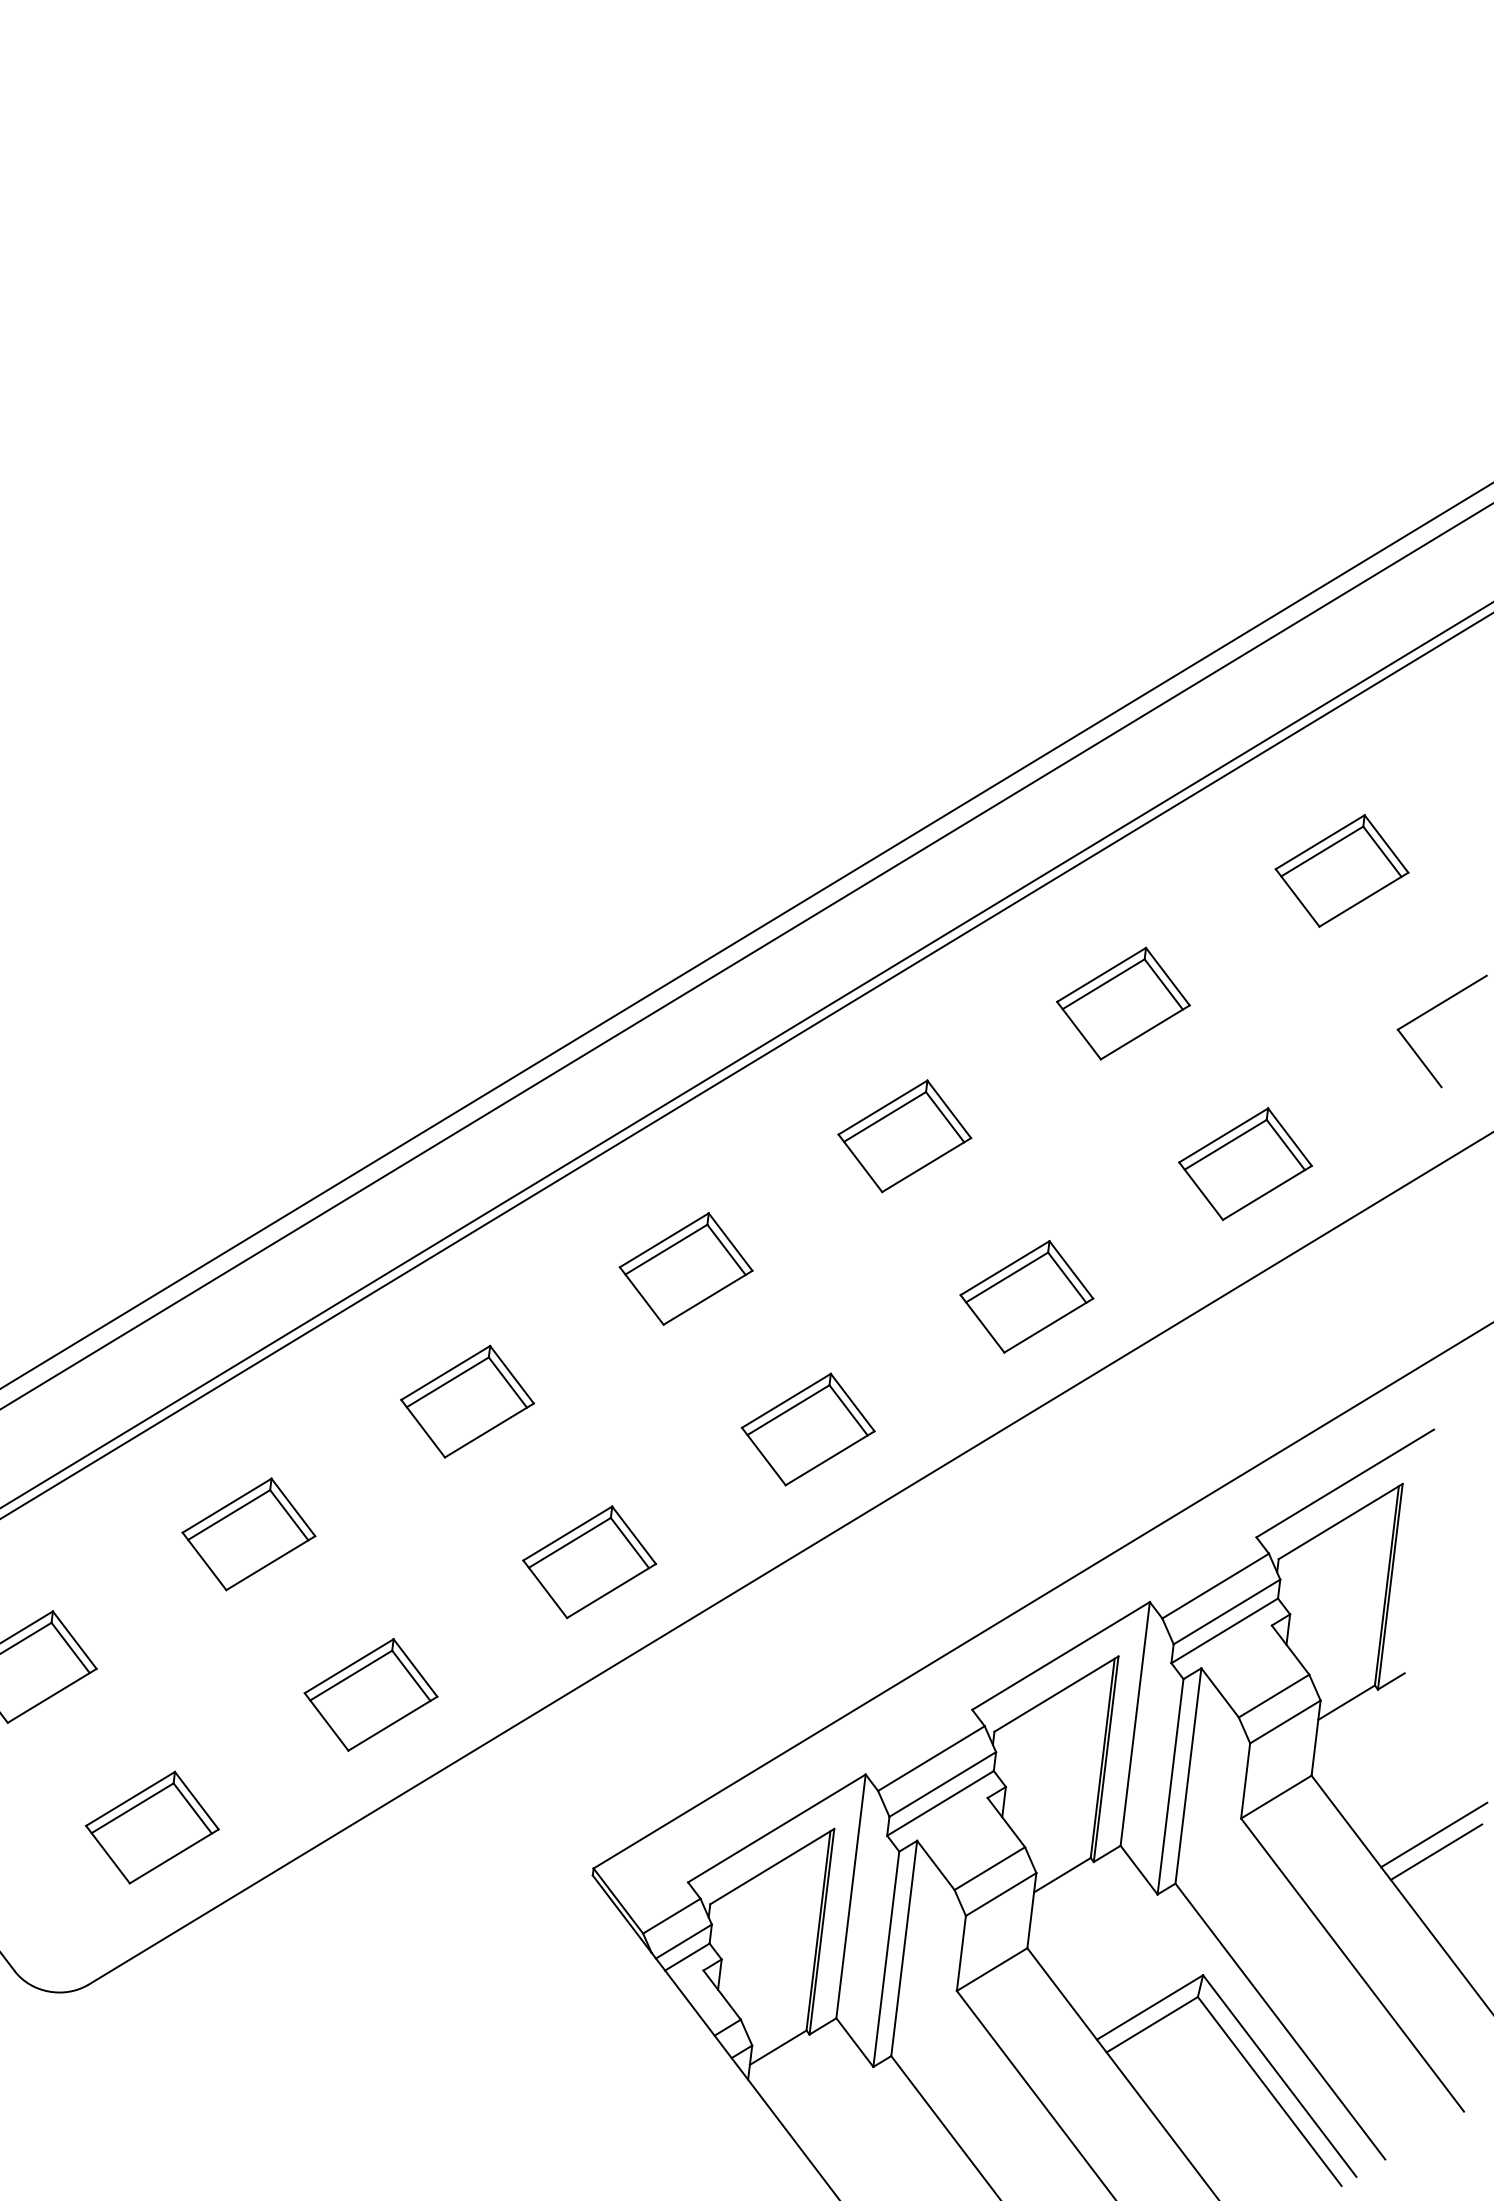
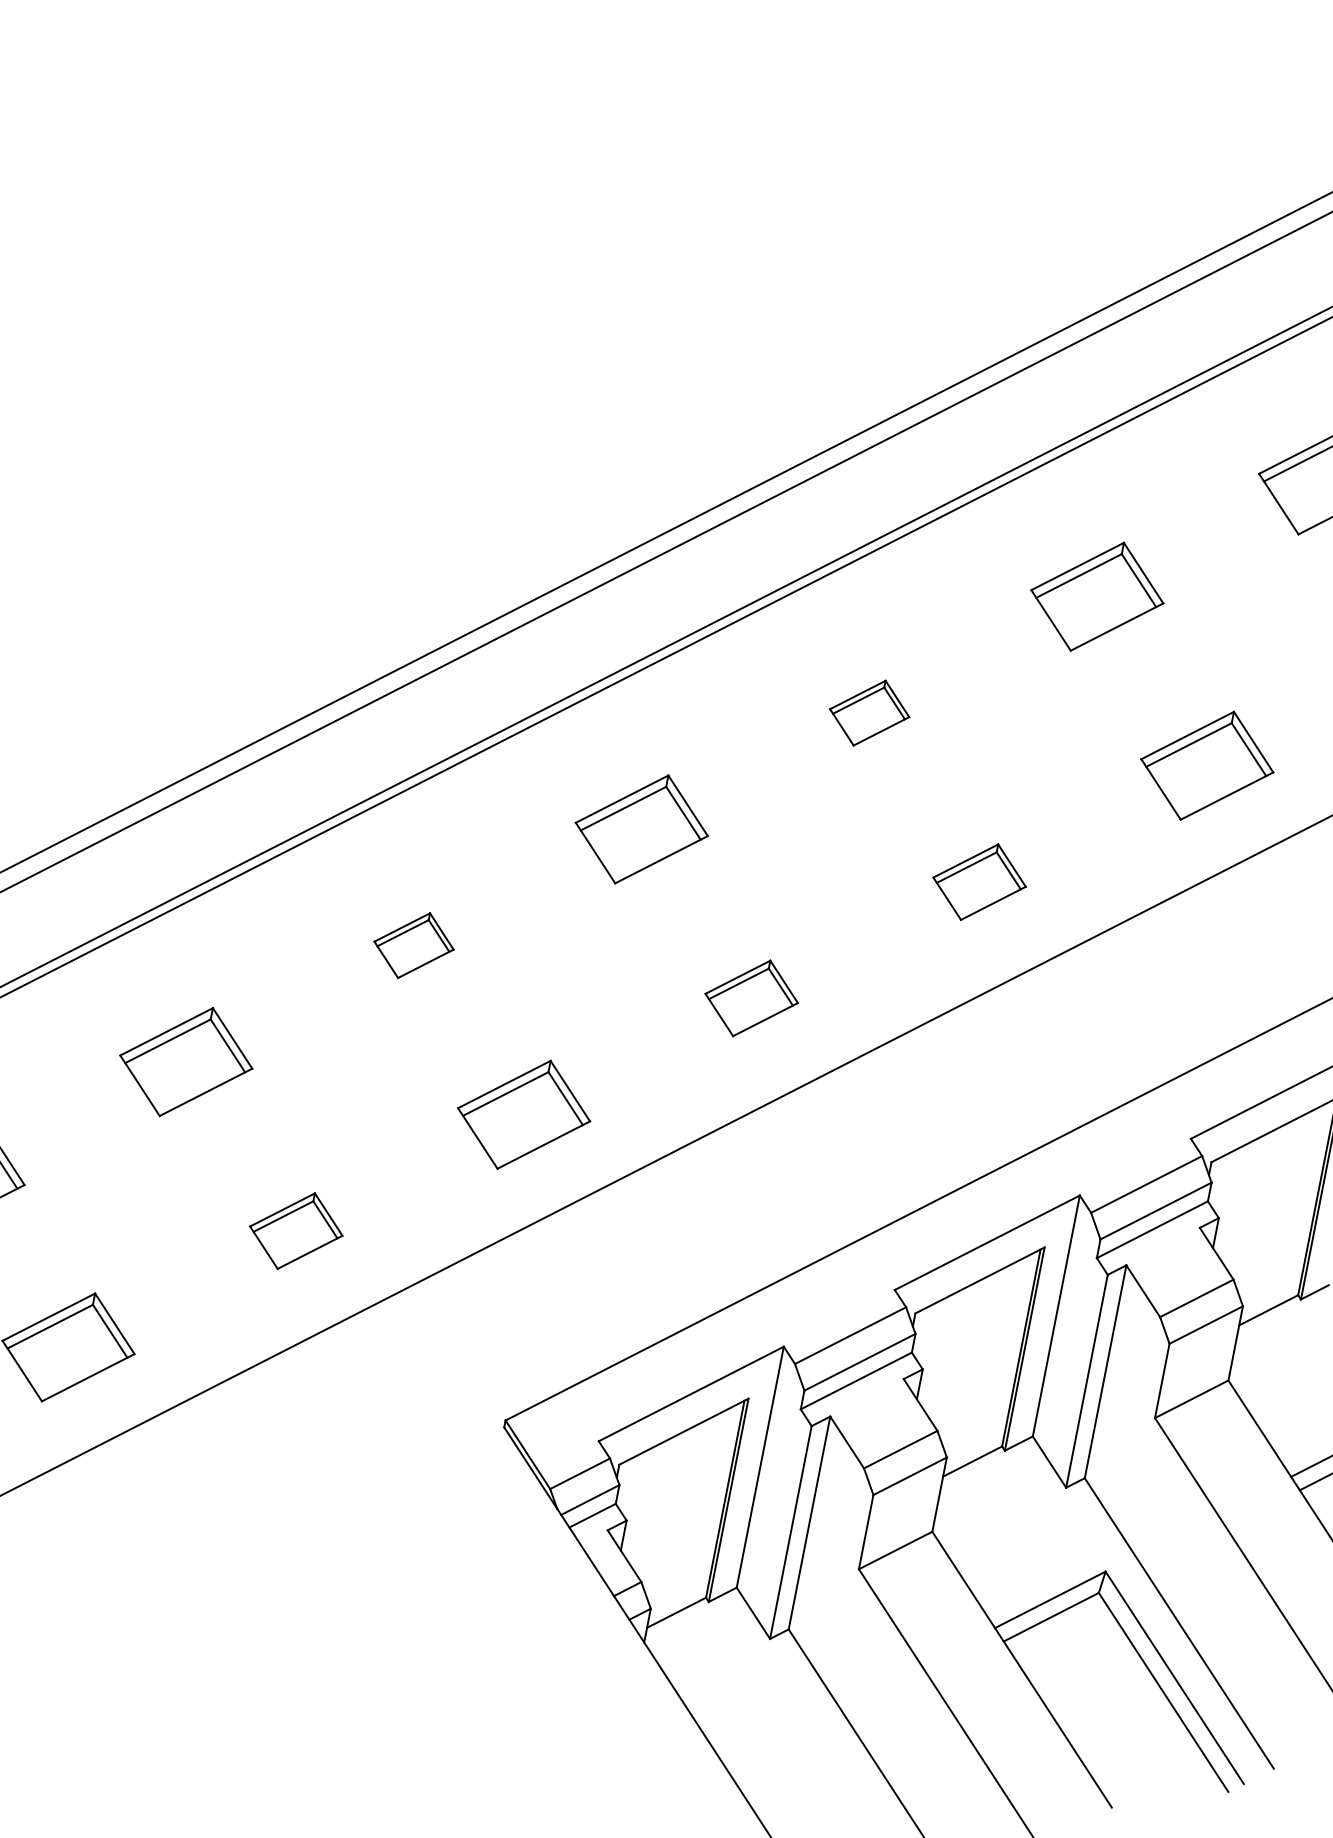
part: (904, 1136) -> (869, 713), size x0.6
part: (1026, 1296) -> (979, 881), size x0.7
part: (467, 1401) -> (414, 945), size x0.6
part: (807, 1429) -> (751, 998), size x0.7
part: (370, 1694) -> (295, 1230), size x0.7

